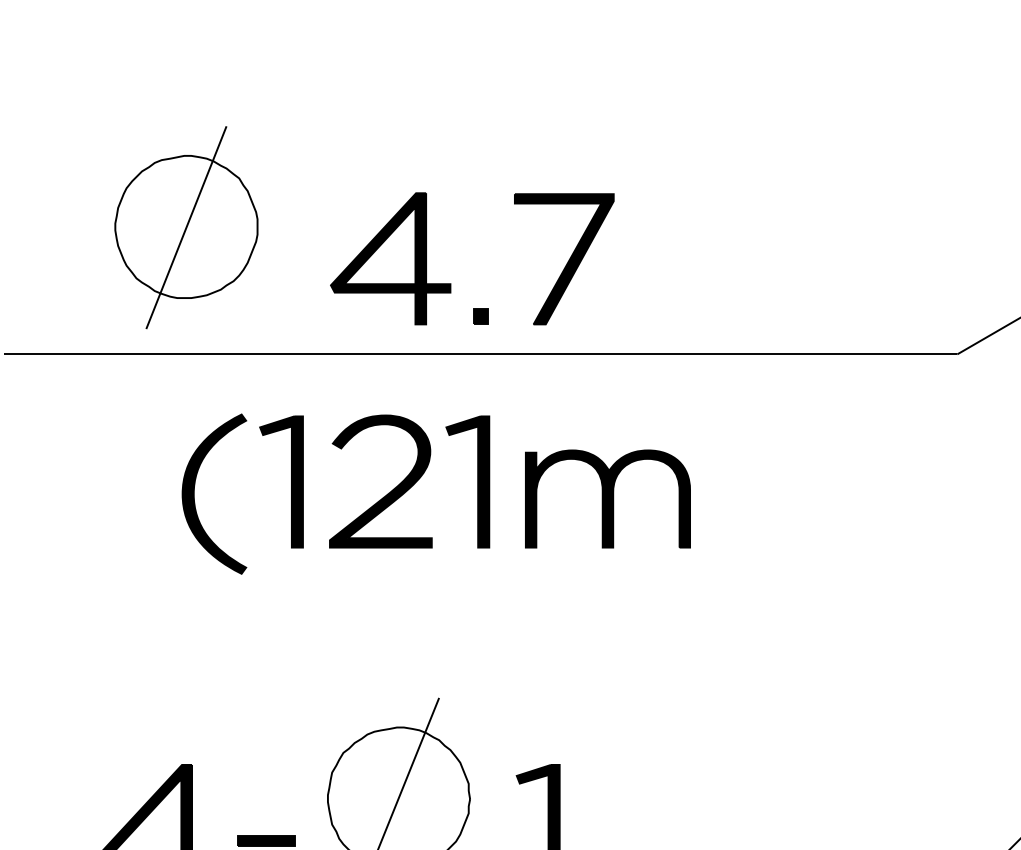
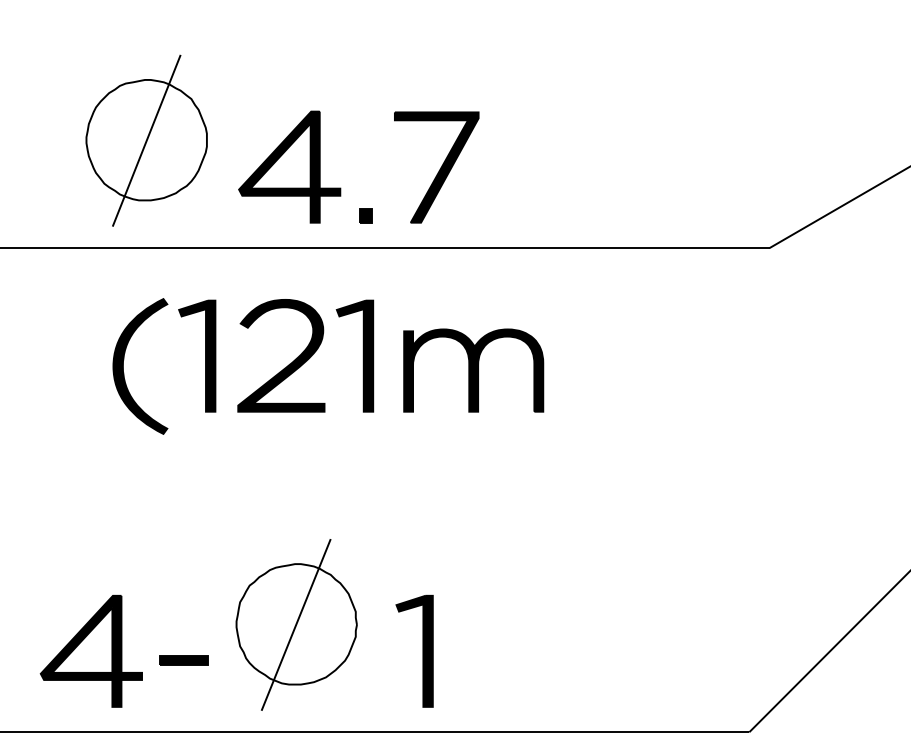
part: (186, 227) -> (146, 140), moved

